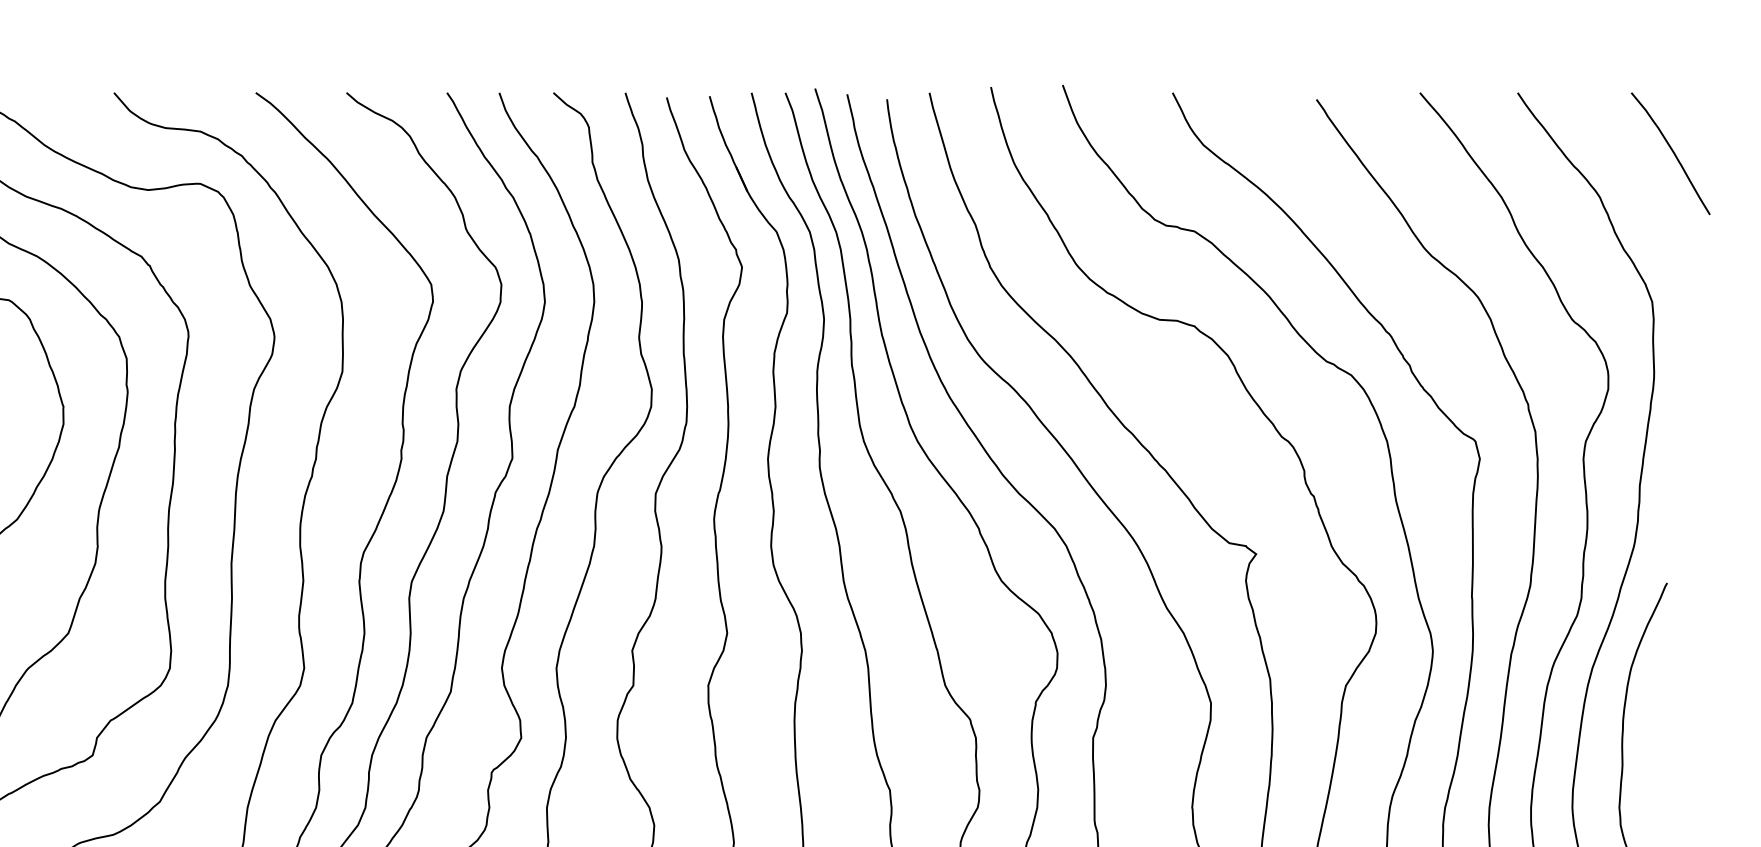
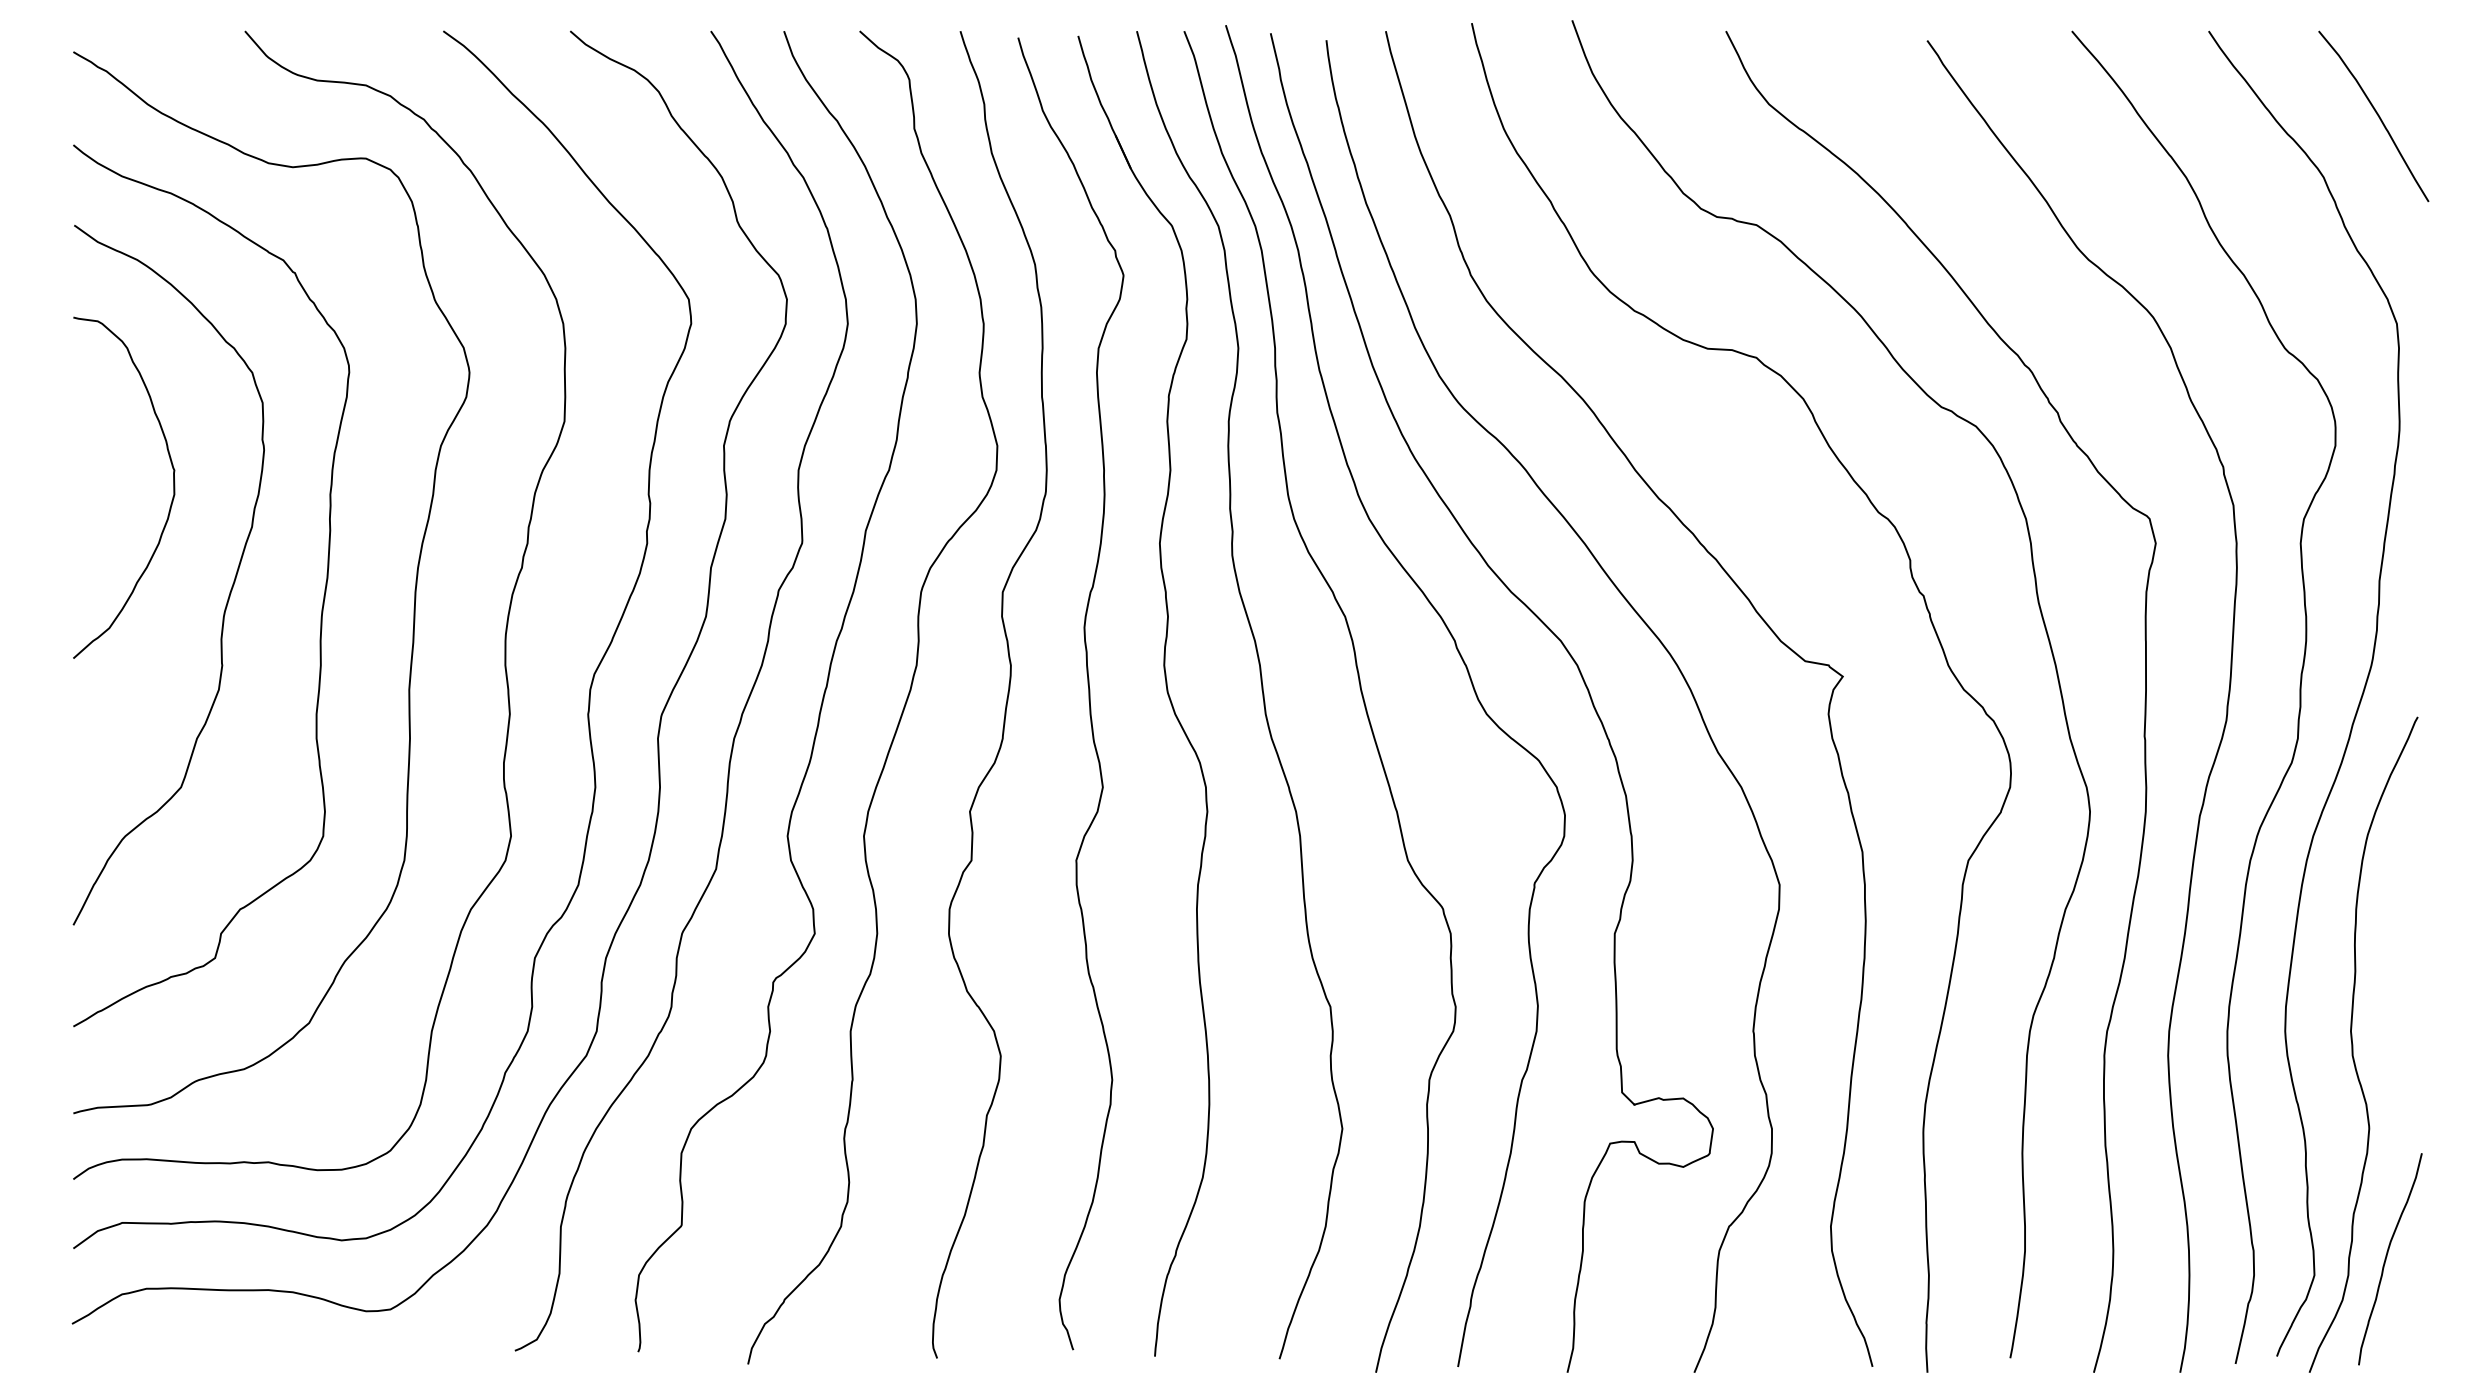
curve: (1672, 152) -> (2376, 114), moved

